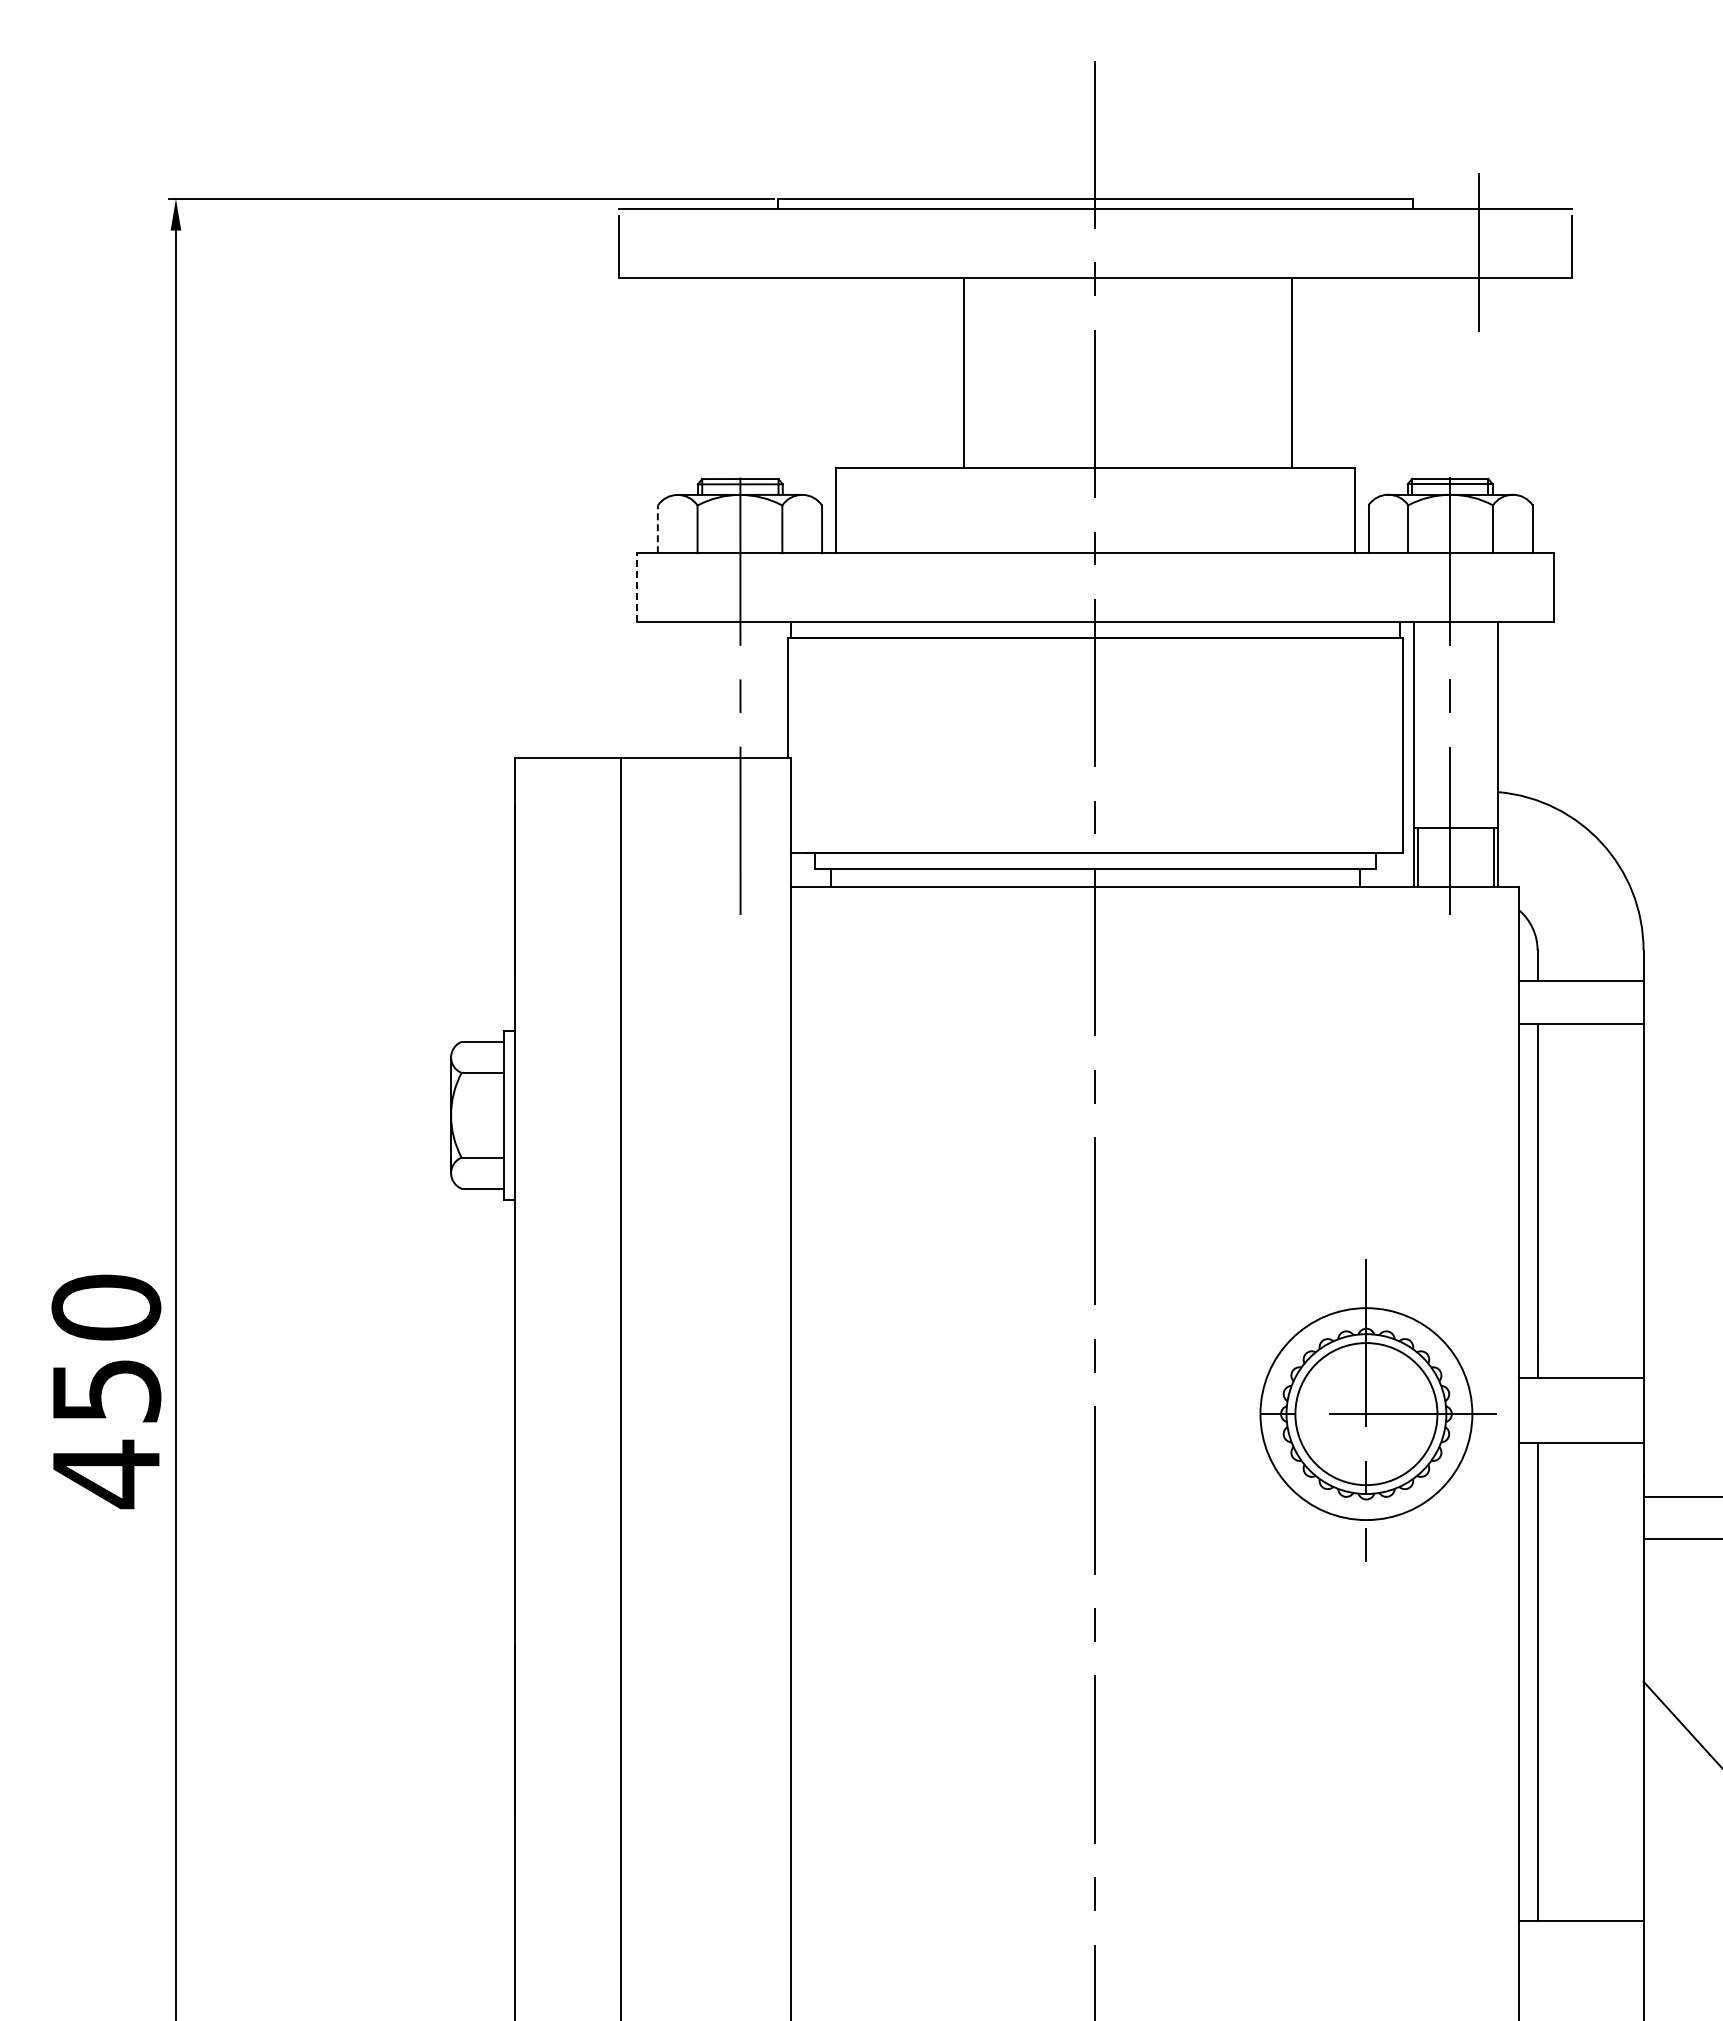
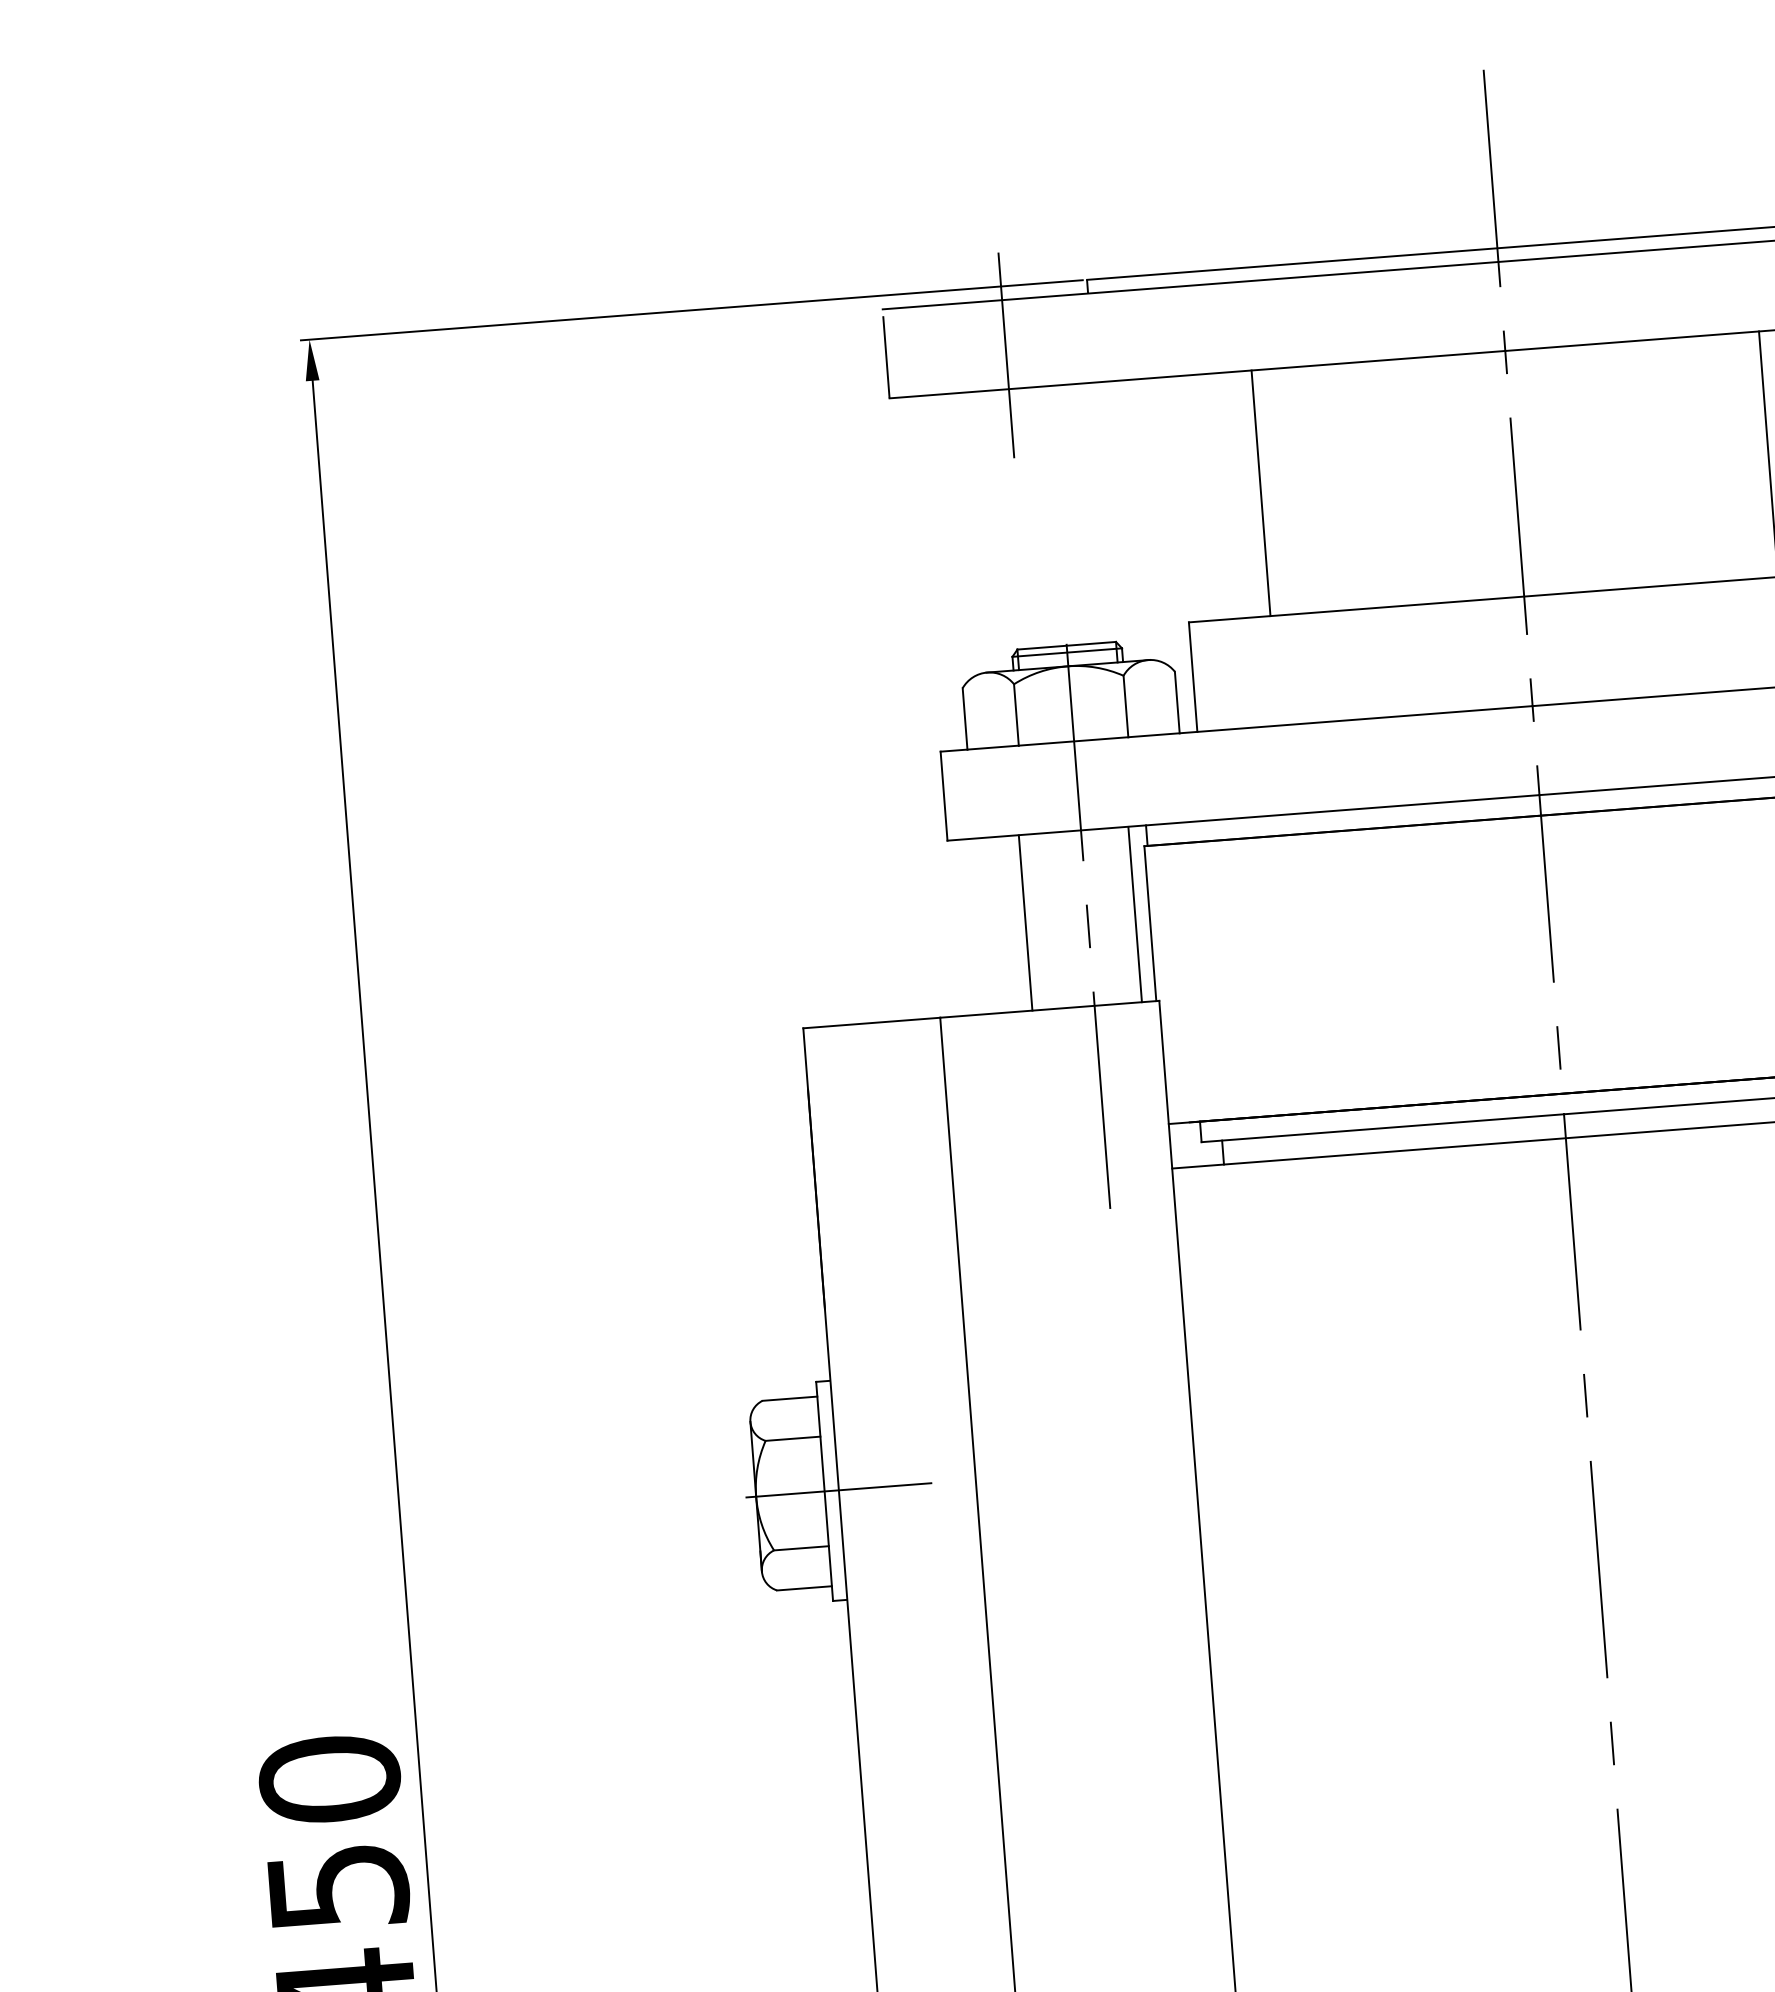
line: (711, 251) -> (1006, 354), added
line: (963, 373) -> (1260, 493), moved
line: (657, 529) -> (964, 719), dashed -> solid
line: (637, 587) -> (944, 796), dashed -> solid
line: (692, 689) -> (1025, 922), added
line: (777, 689) -> (1135, 914), added
line: (514, 1115) -> (838, 1490), added

